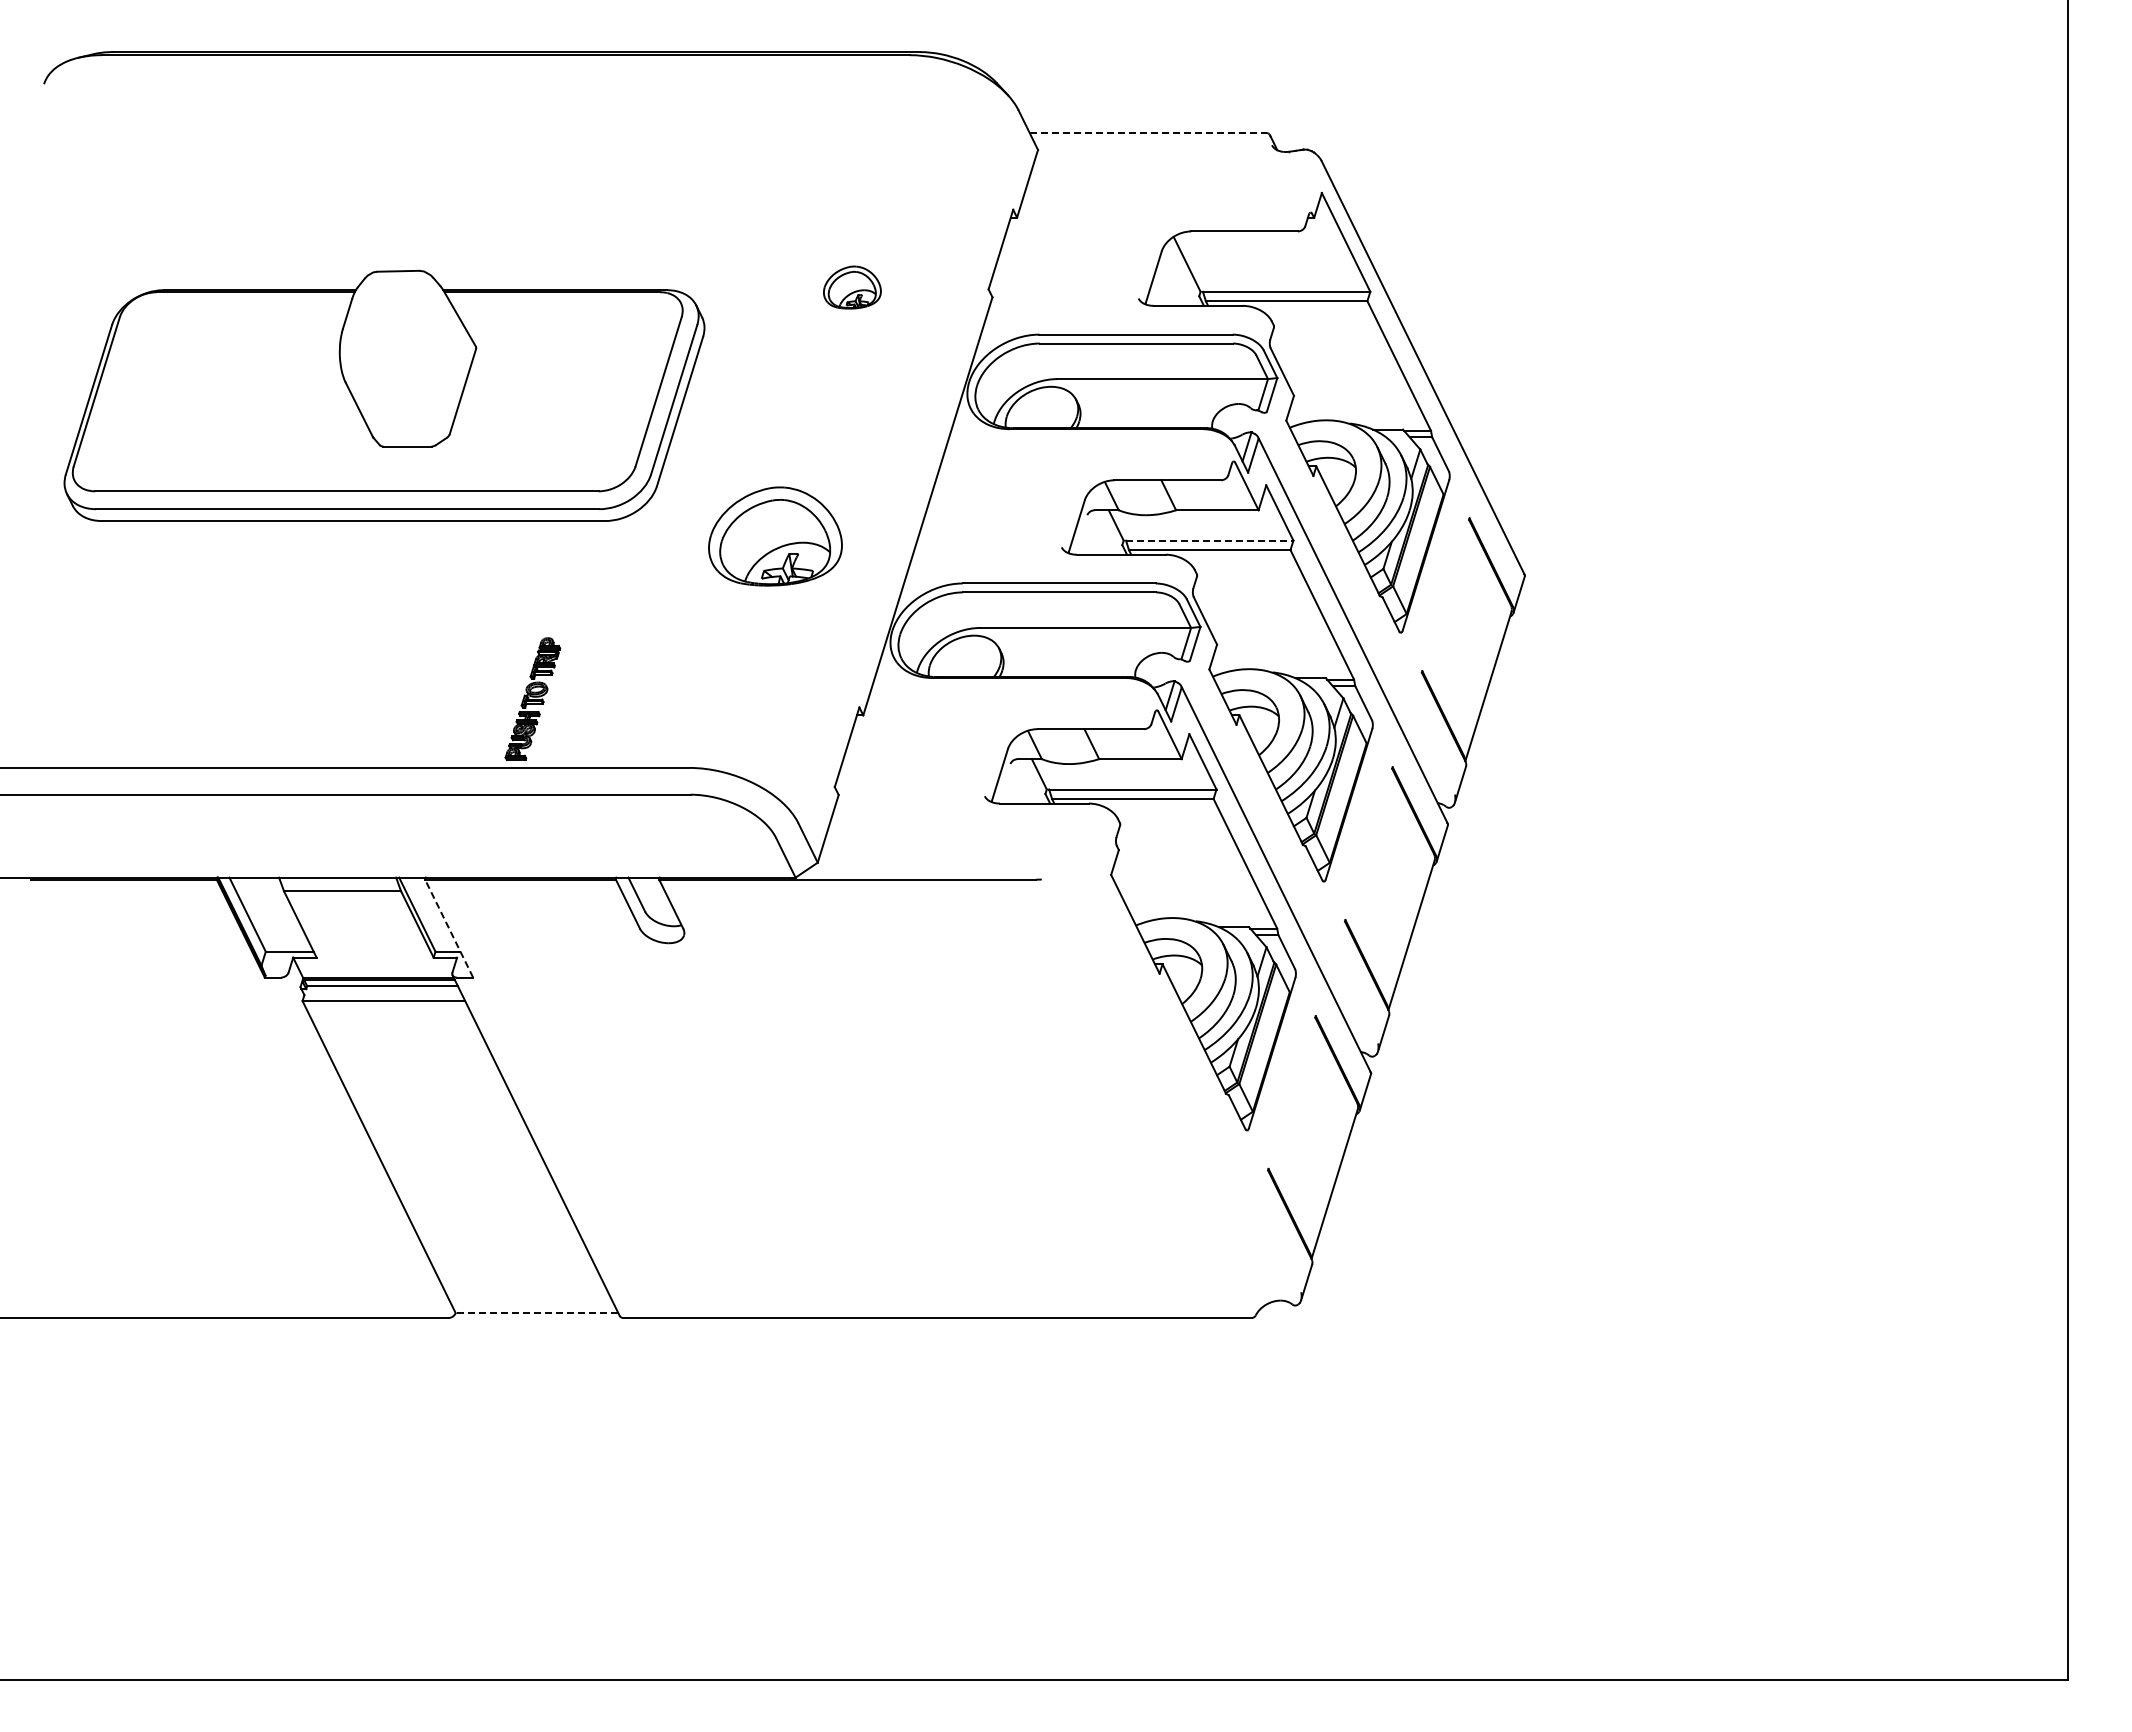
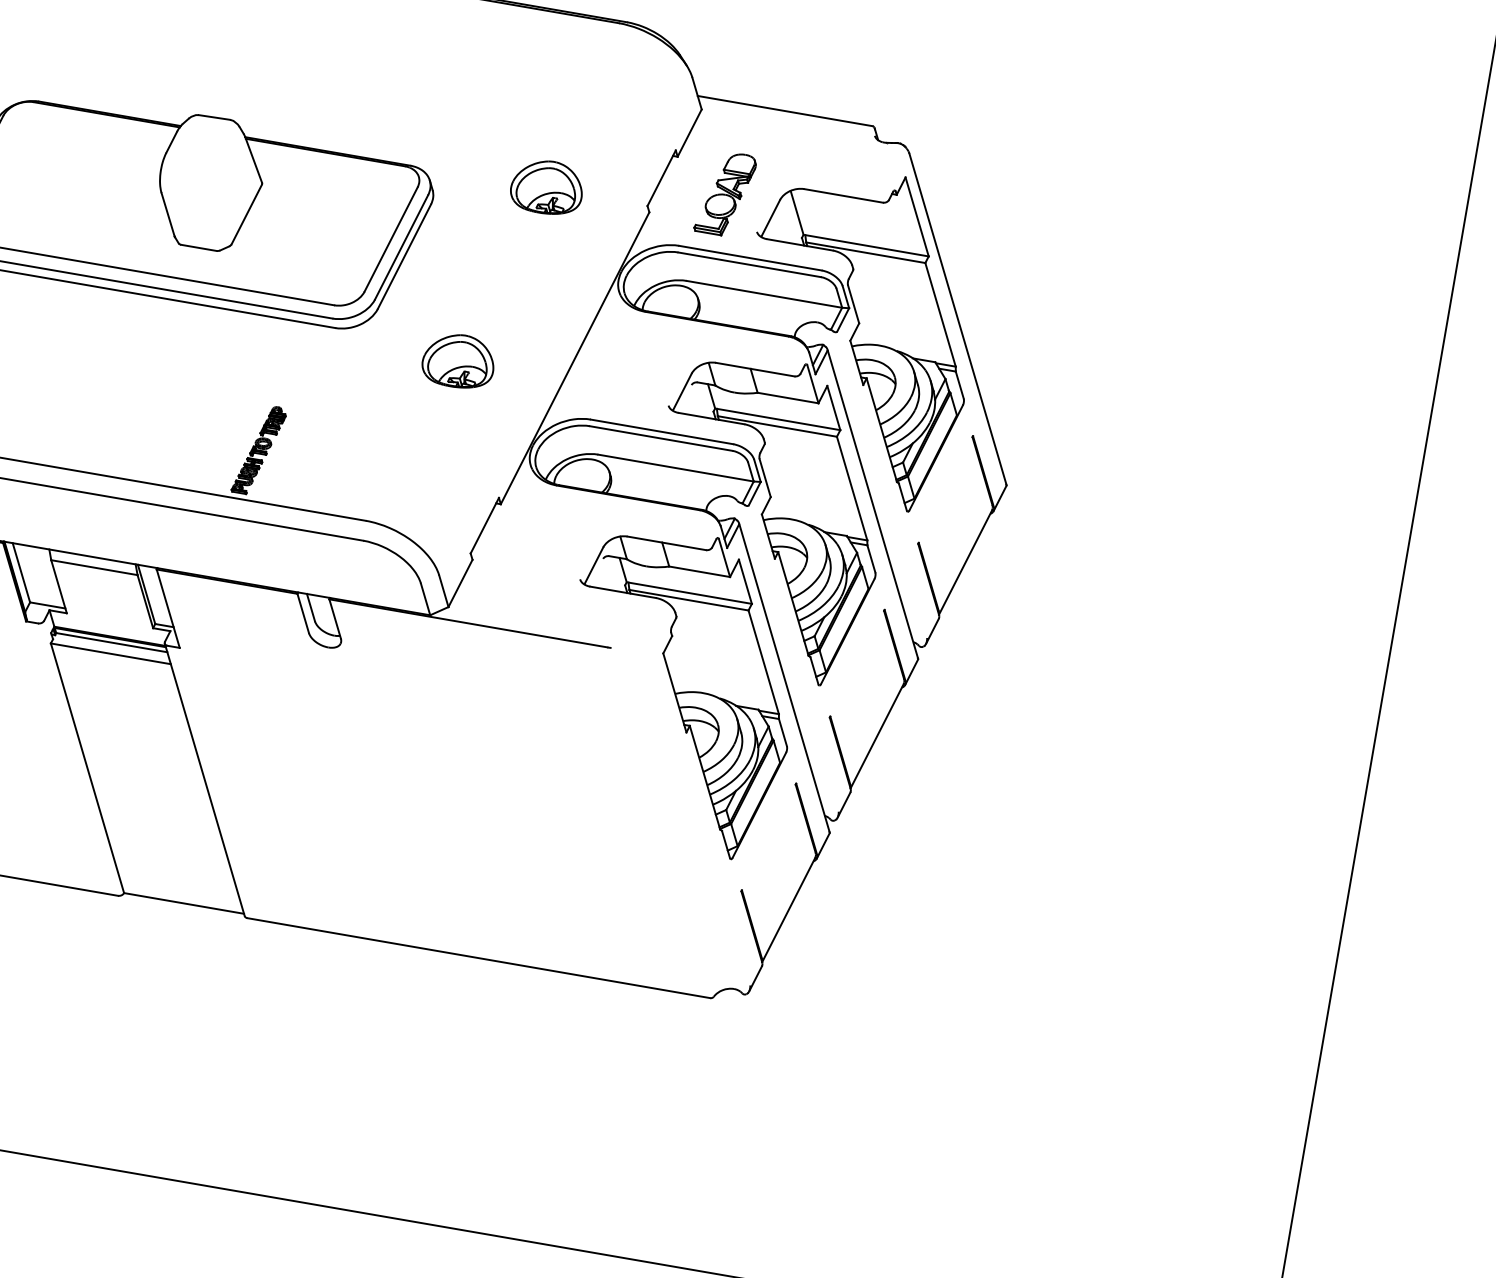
line: (1148, 133) -> (785, 111), dashed -> solid
part: (1088, 255) -> (725, 193), added
part: (852, 287) -> (547, 187), size x1.67
part: (775, 536) -> (458, 361), size x0.71
line: (1209, 540) -> (778, 419), dashed -> solid
line: (449, 928) -> (168, 608), dashed -> solid
line: (536, 1313) -> (183, 903), dashed -> solid

